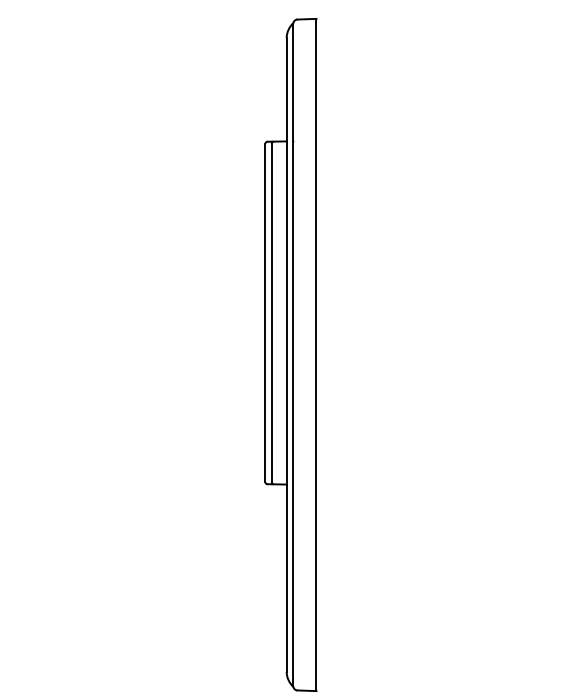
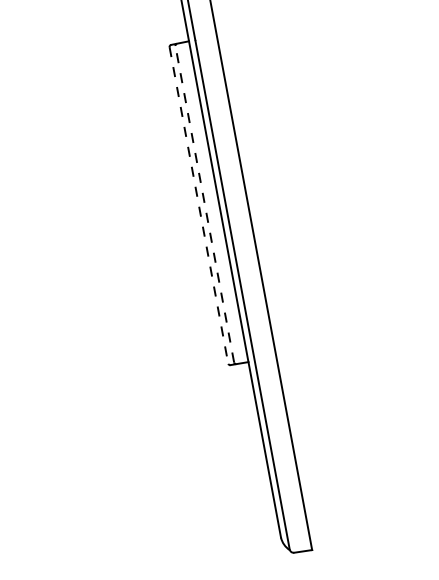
line: (271, 312) -> (204, 203), solid -> dashed
line: (265, 313) -> (199, 205), solid -> dashed

